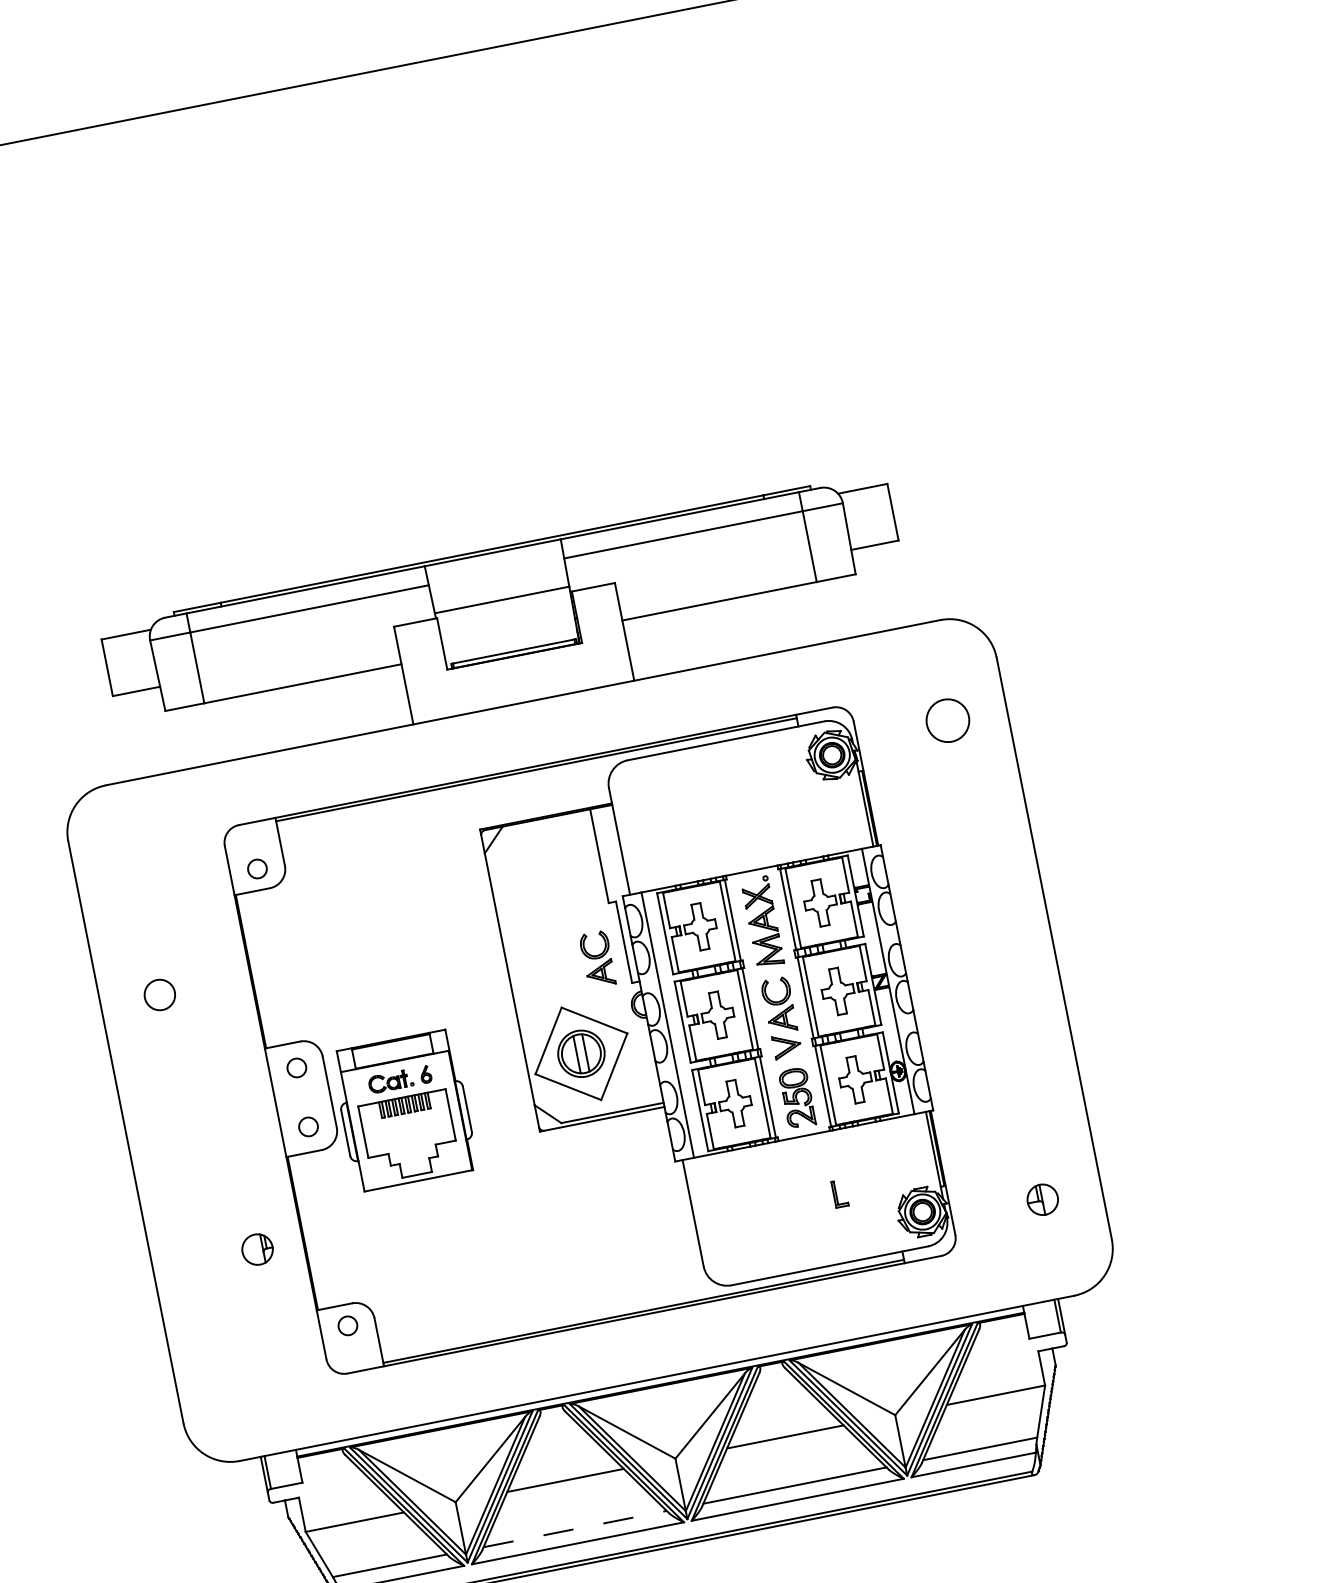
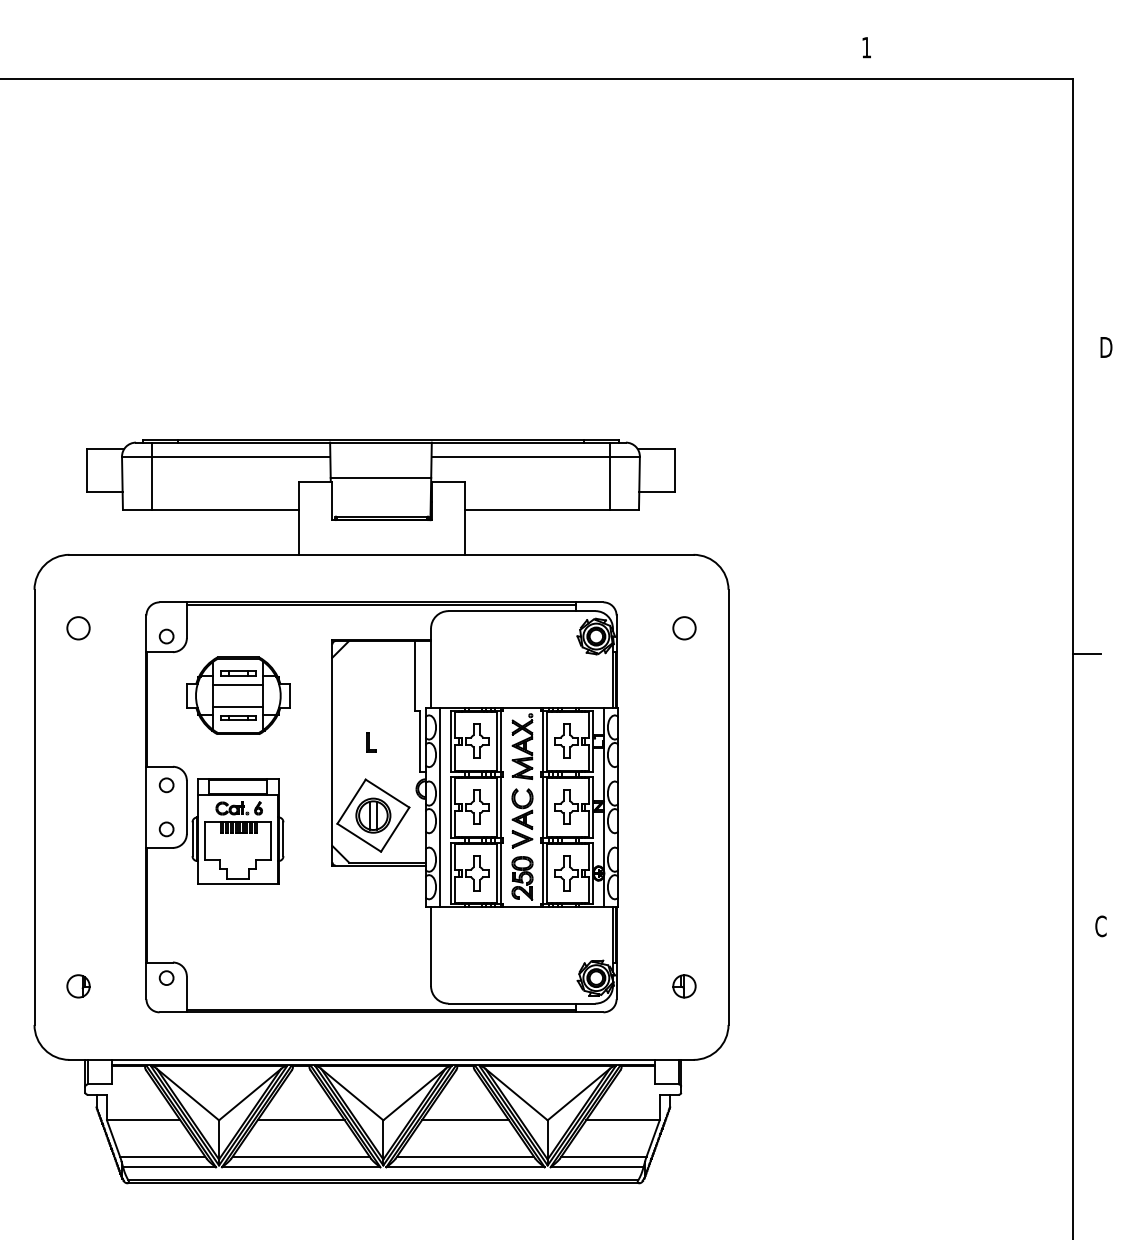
circle: (948, 721) -> (684, 628), size x0.71
part: (369, 928) -> (238, 695), added
part: (597, 958) -> (398, 749), removed
circle: (159, 995) -> (78, 628), moved
part: (840, 1194) -> (371, 742), moved
part: (257, 1249) -> (78, 986), moved
line: (575, 1528) -> (301, 1156), dashed -> solid

